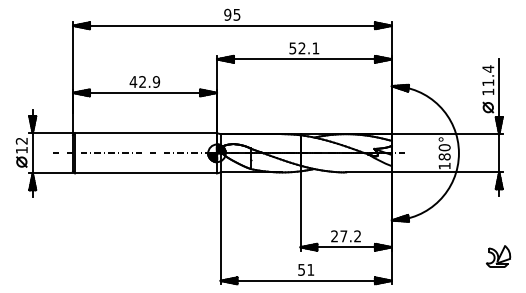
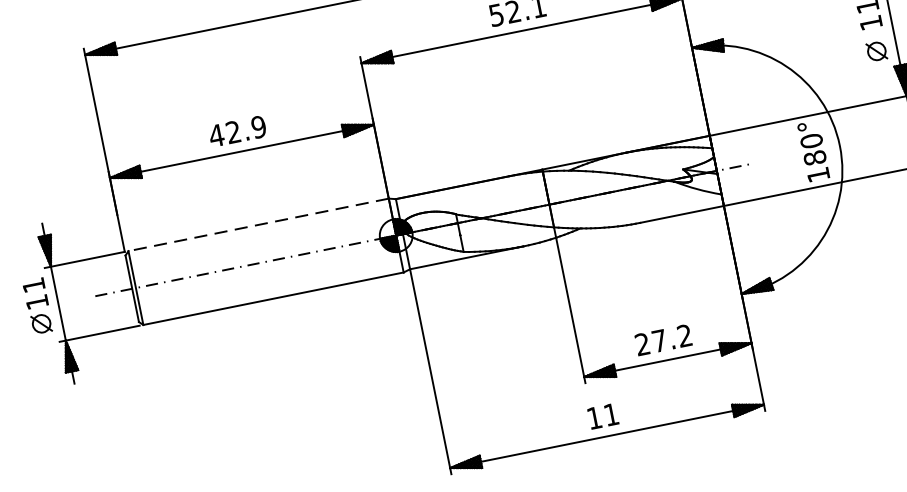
line: (146, 133) -> (259, 225), solid -> dashed
text: (21, 141) -> (33, 286), 12 -> 11
text: (301, 269) -> (594, 417), 51 -> 11

